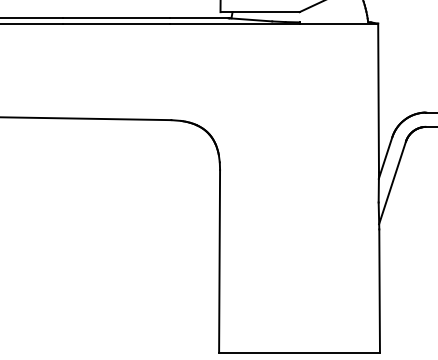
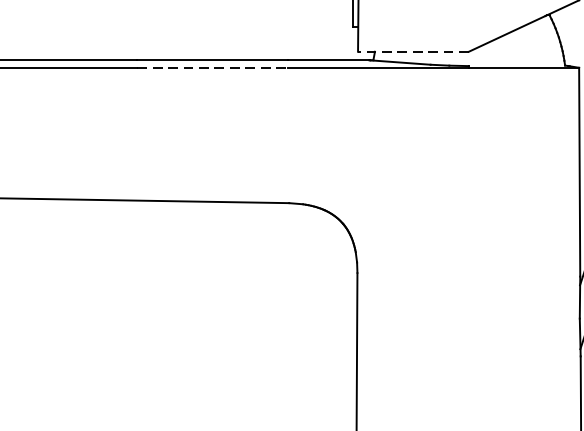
line: (260, 12) -> (414, 52), solid -> dashed
line: (116, 23) -> (212, 67), solid -> dashed

